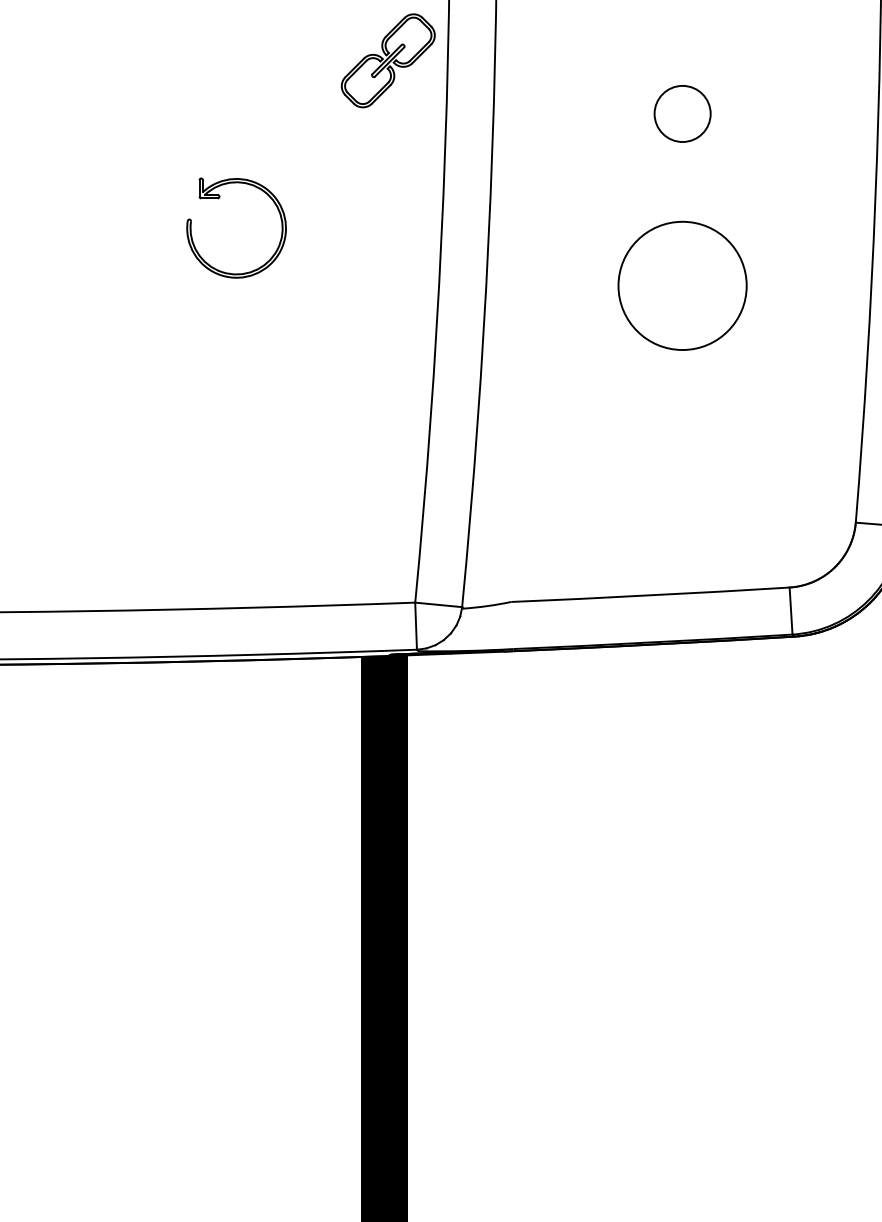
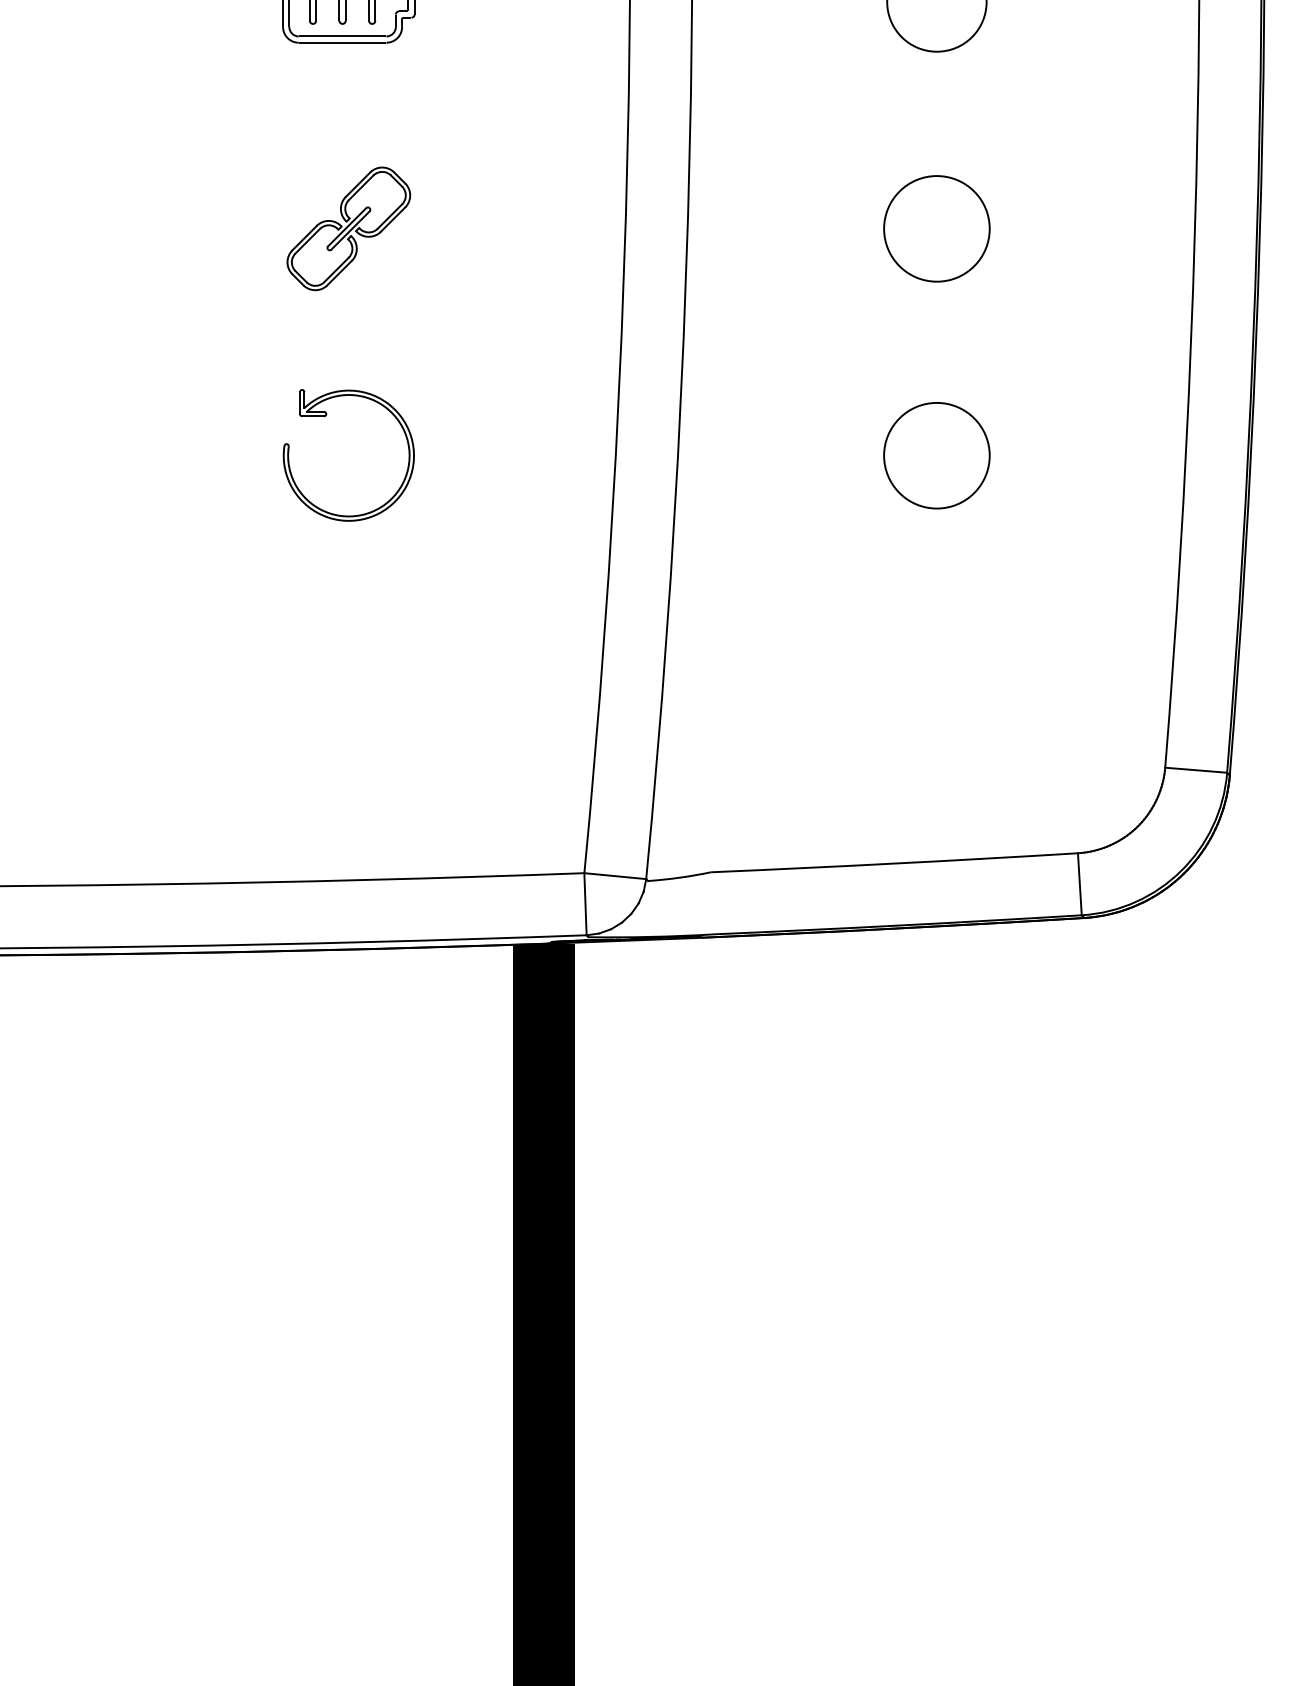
part: (388, 60) -> (348, 228), moved
circle: (682, 113) -> (936, 228), size x1.43
part: (219, 198) -> (326, 416), moved
circle: (682, 285) -> (936, 455), size x0.62

